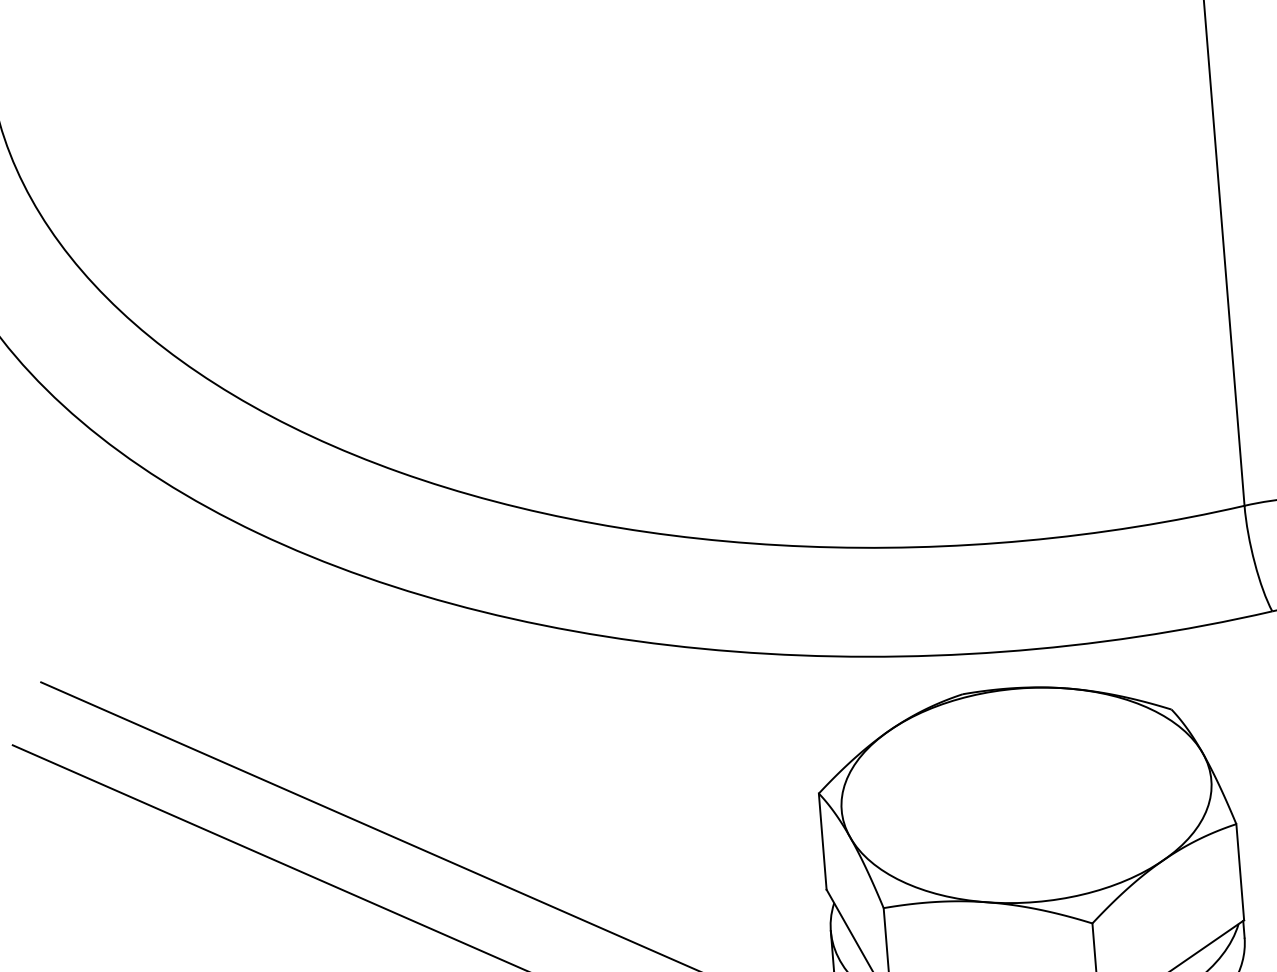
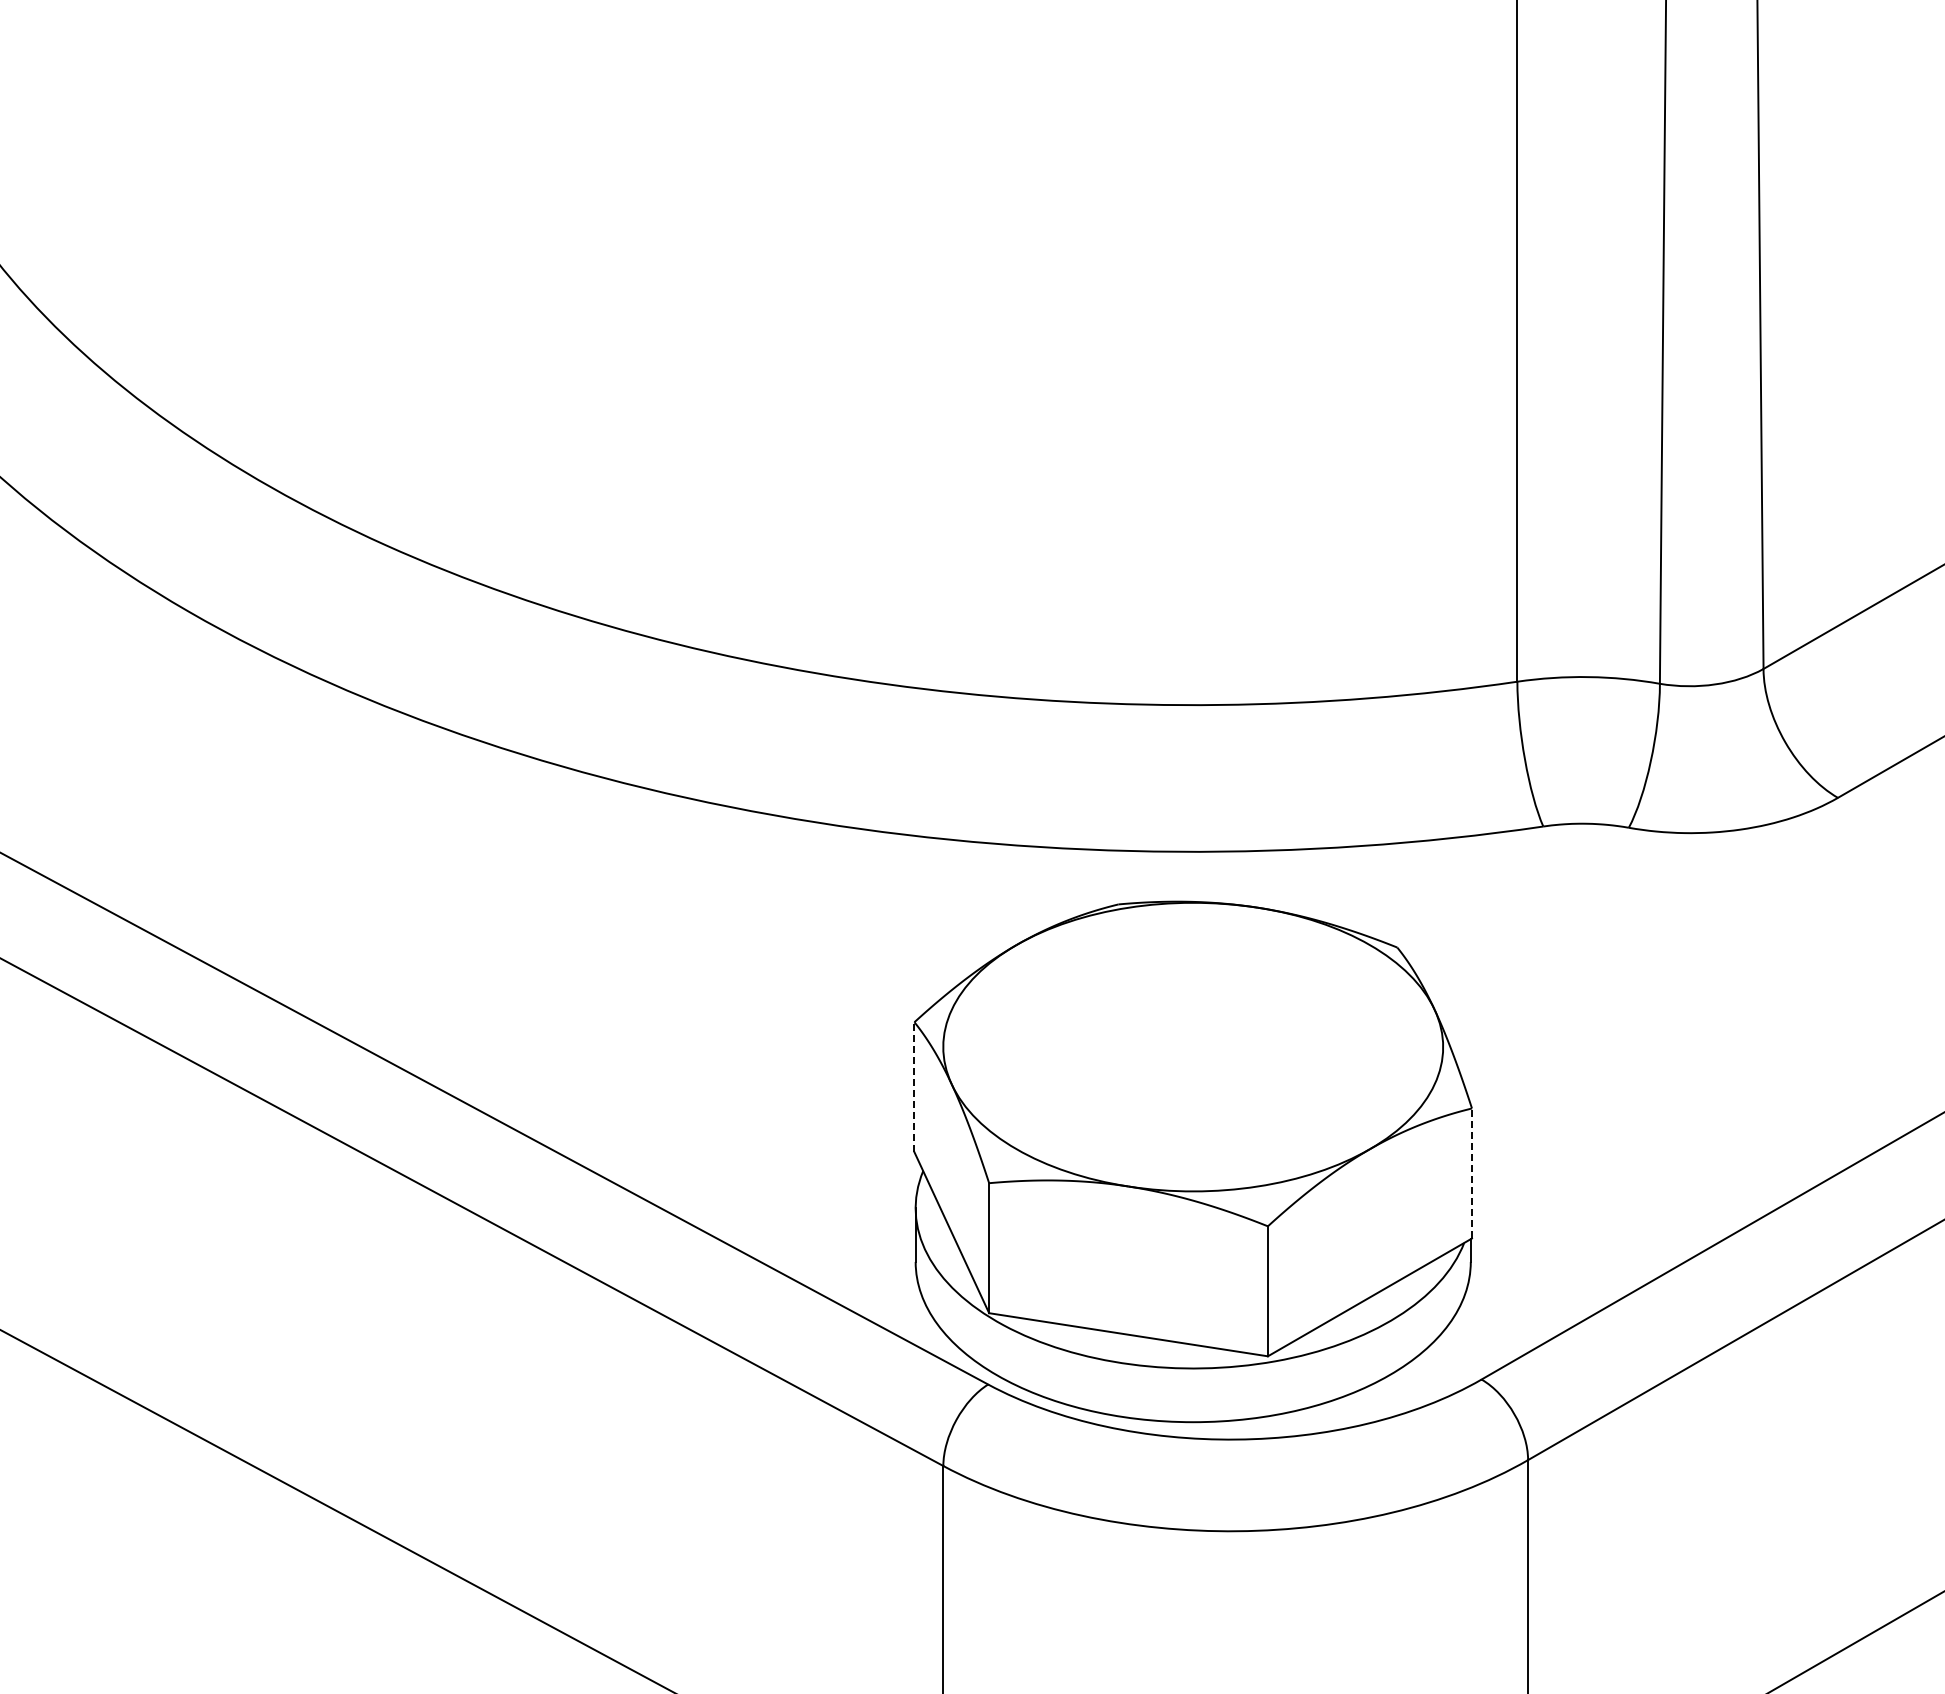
line: (822, 841) -> (914, 1087), solid -> dashed
line: (1240, 872) -> (1472, 1173), solid -> dashed

